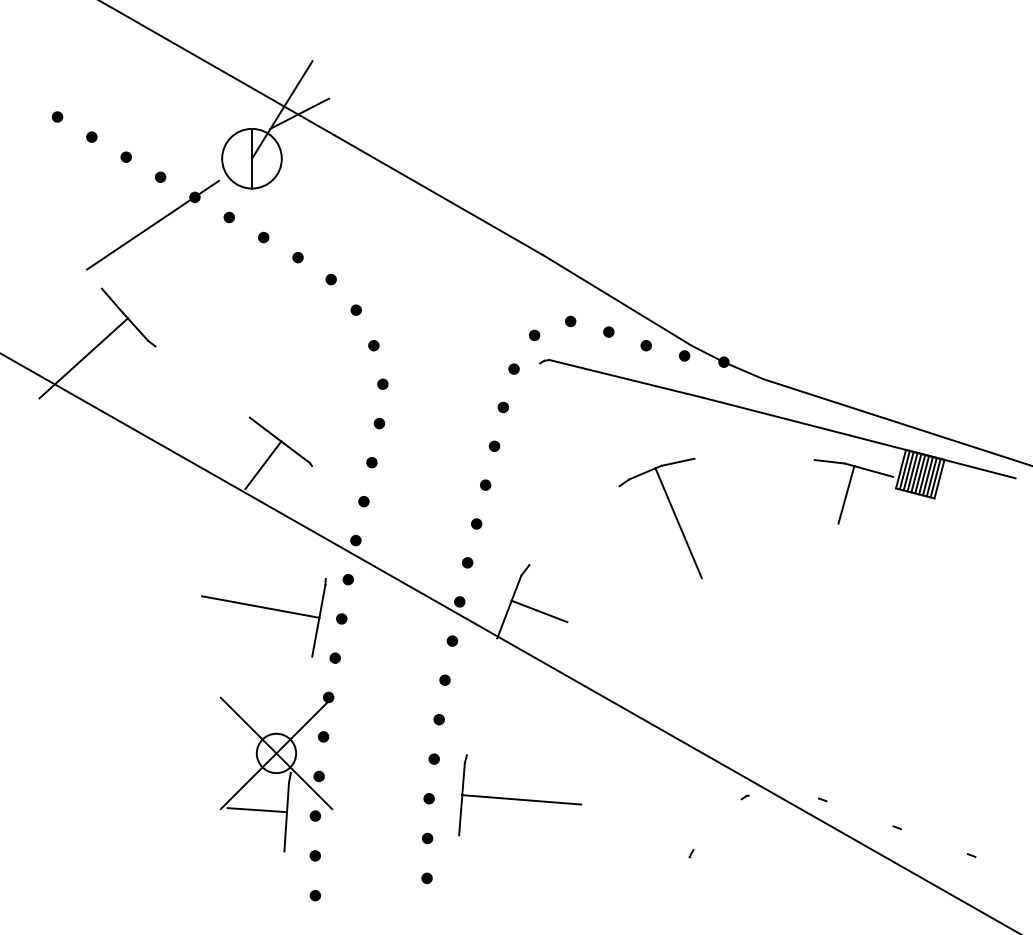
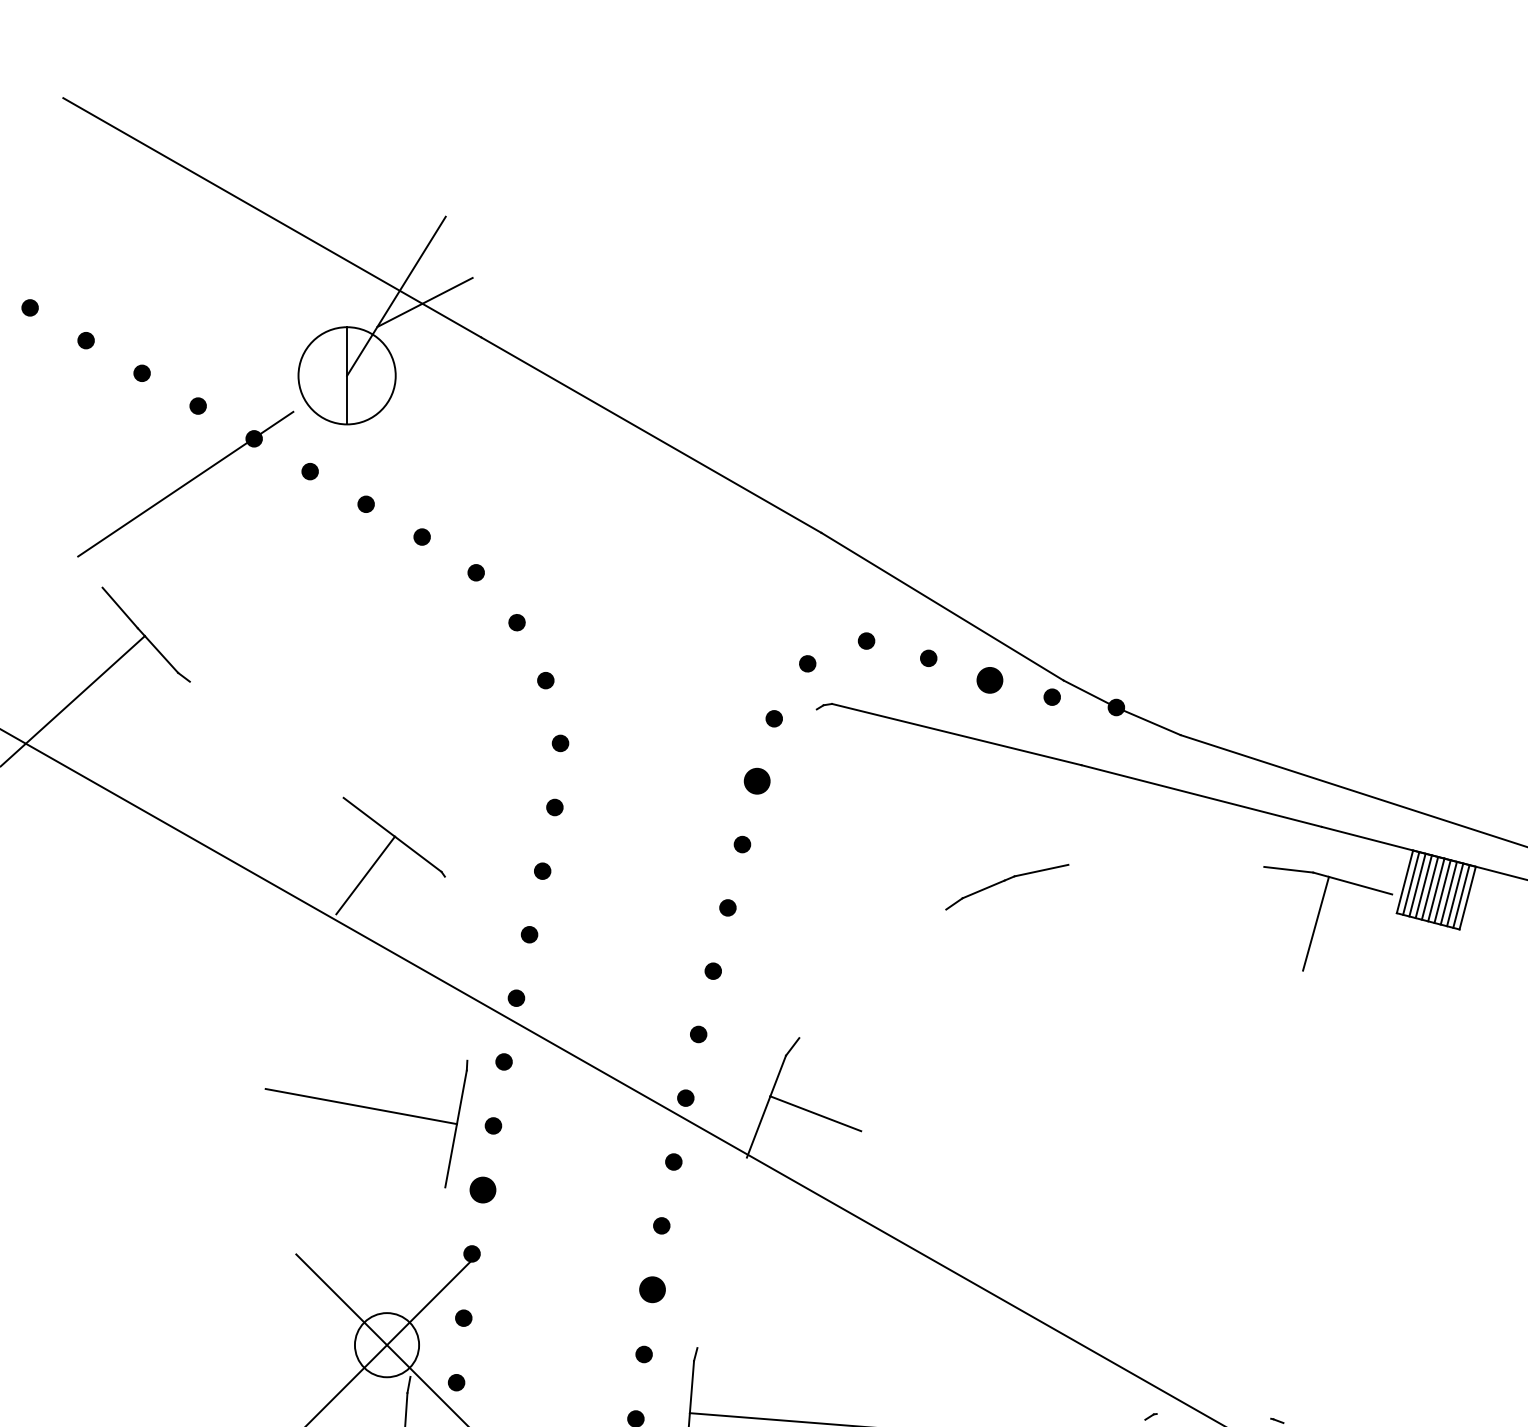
part: (645, 345) -> (988, 680), size x1.6
part: (502, 407) -> (755, 781), size x1.6
line: (678, 523) -> (1042, 970), removed
part: (334, 657) -> (481, 1188), size x1.6
part: (438, 719) -> (651, 1289), size x1.6

